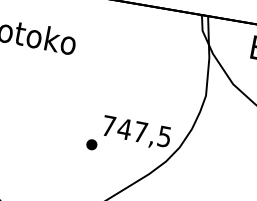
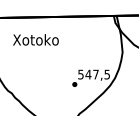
text: (107, 125) -> (80, 74), 747,5 -> 547,5

